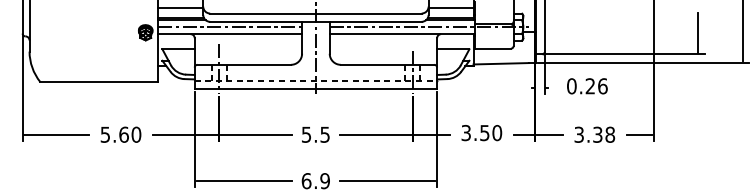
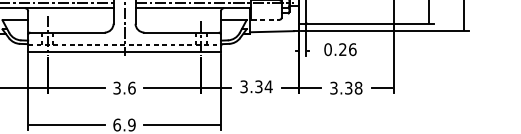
line: (492, 48) -> (265, 19), solid -> dashed
text: (491, 132) -> (264, 86), 3.50 -> 3.34
text: (316, 134) -> (125, 87), 5.5 -> 3.6

